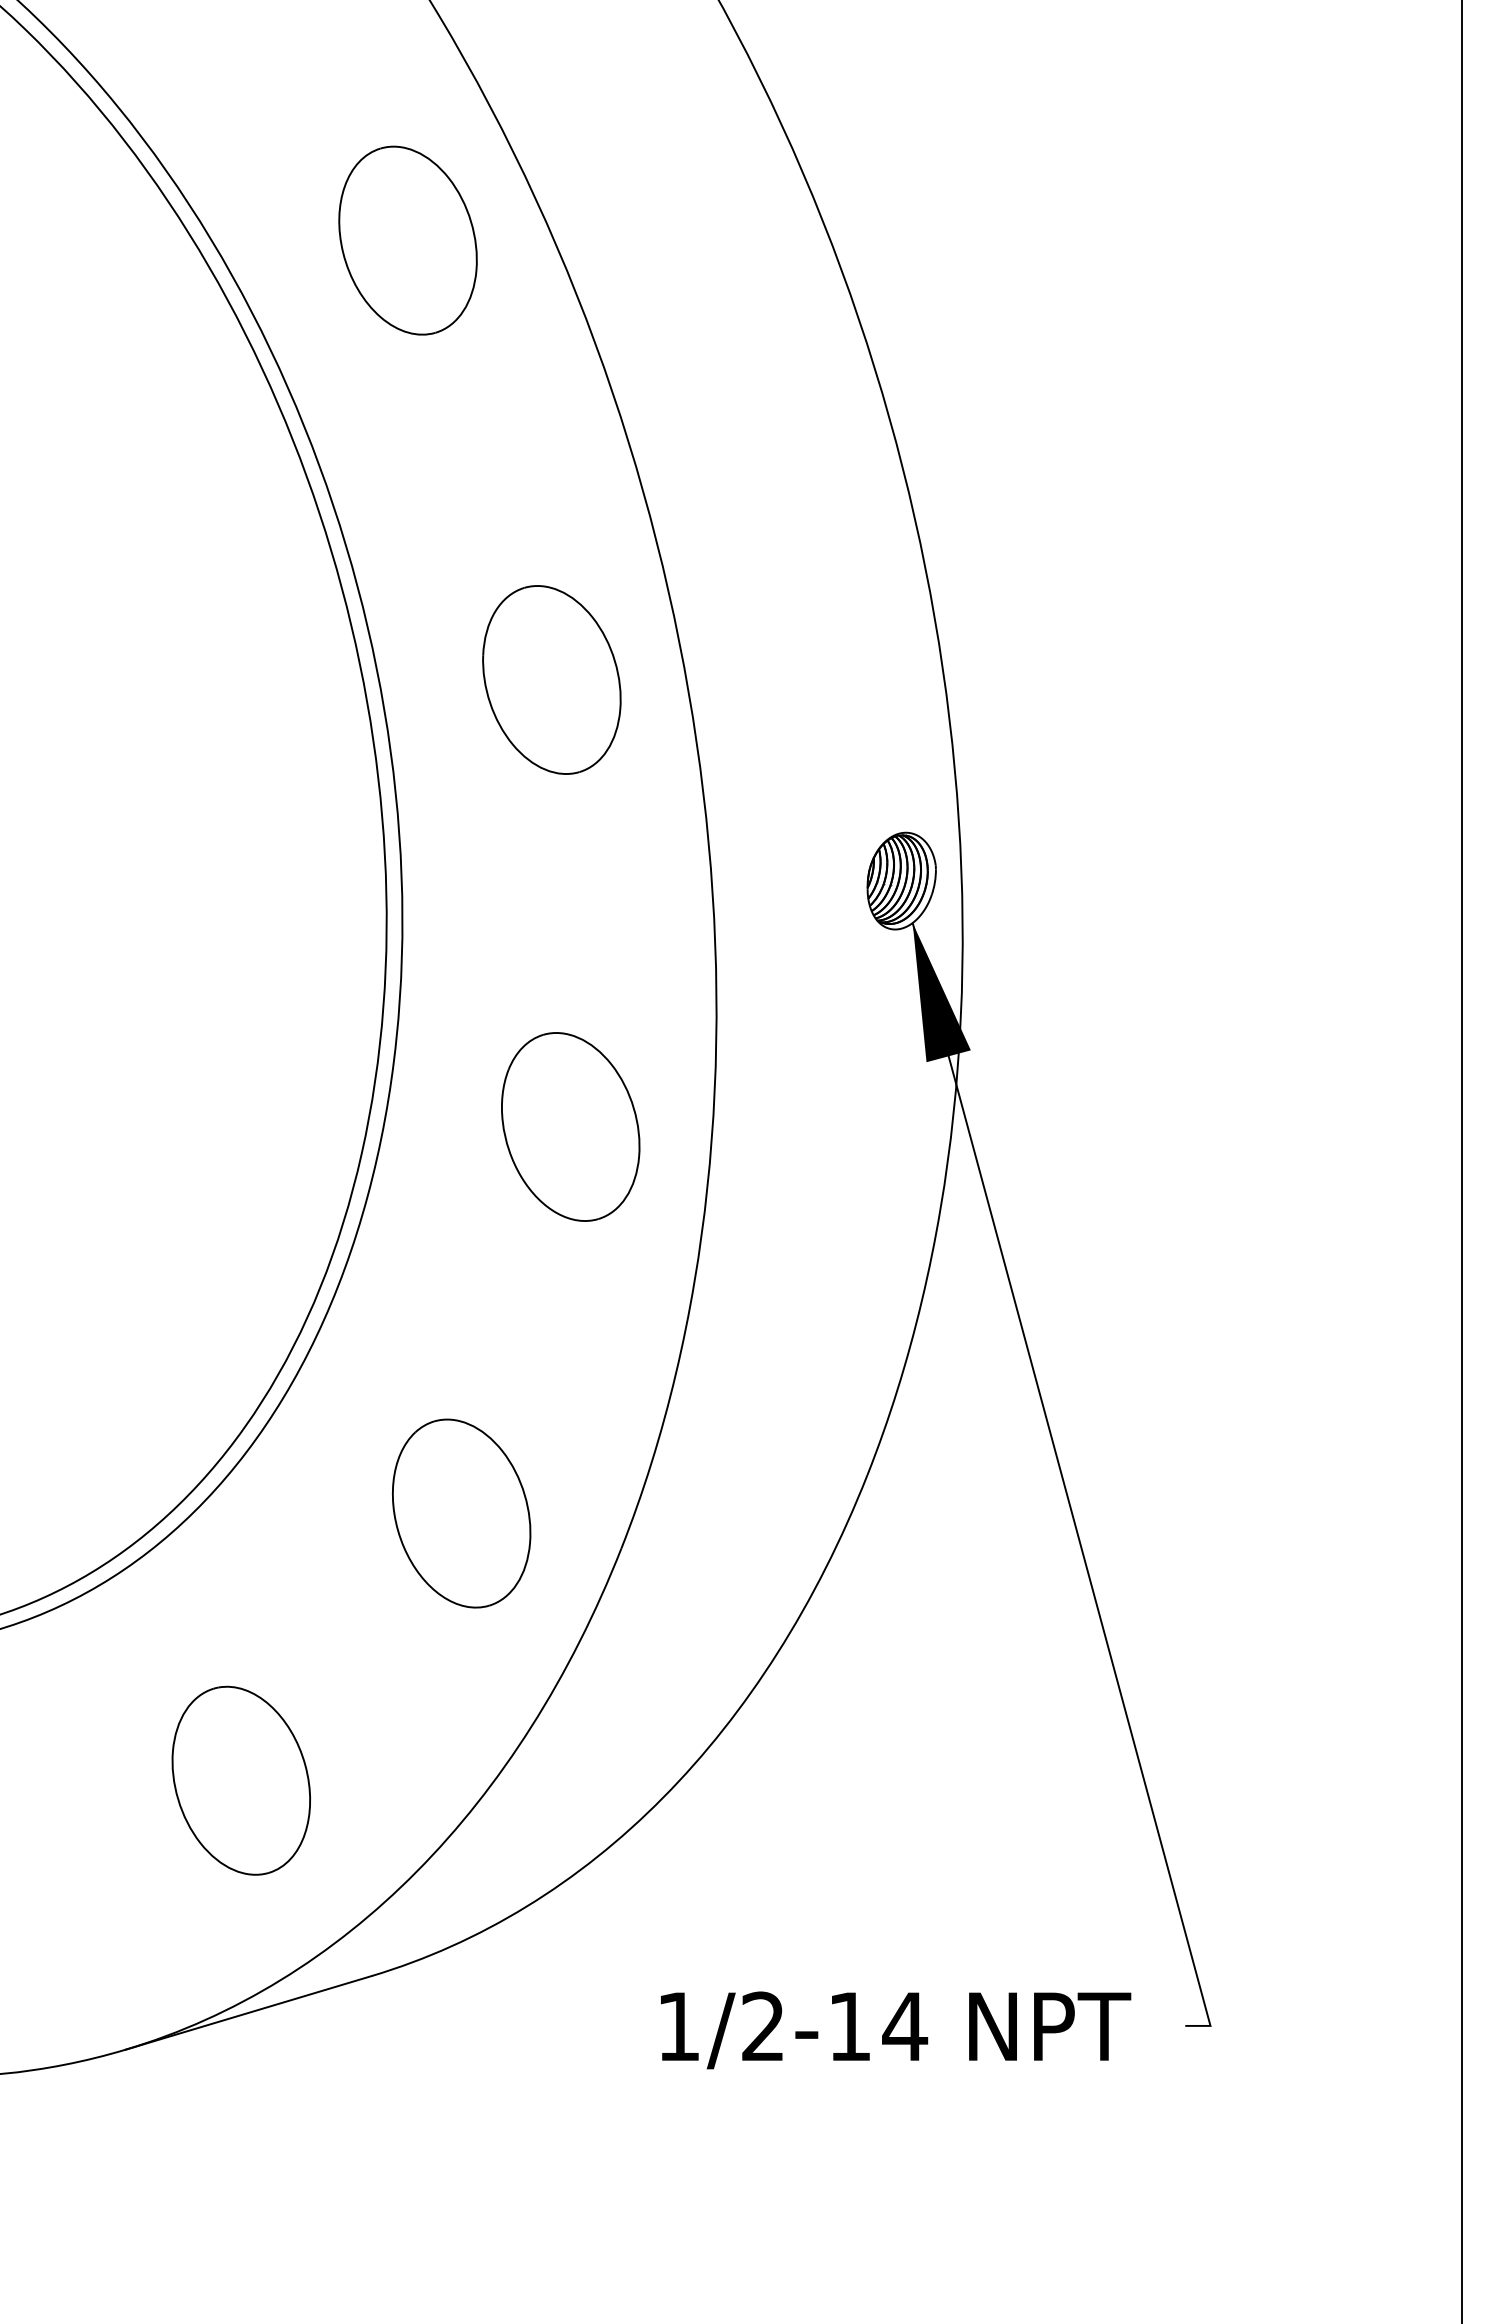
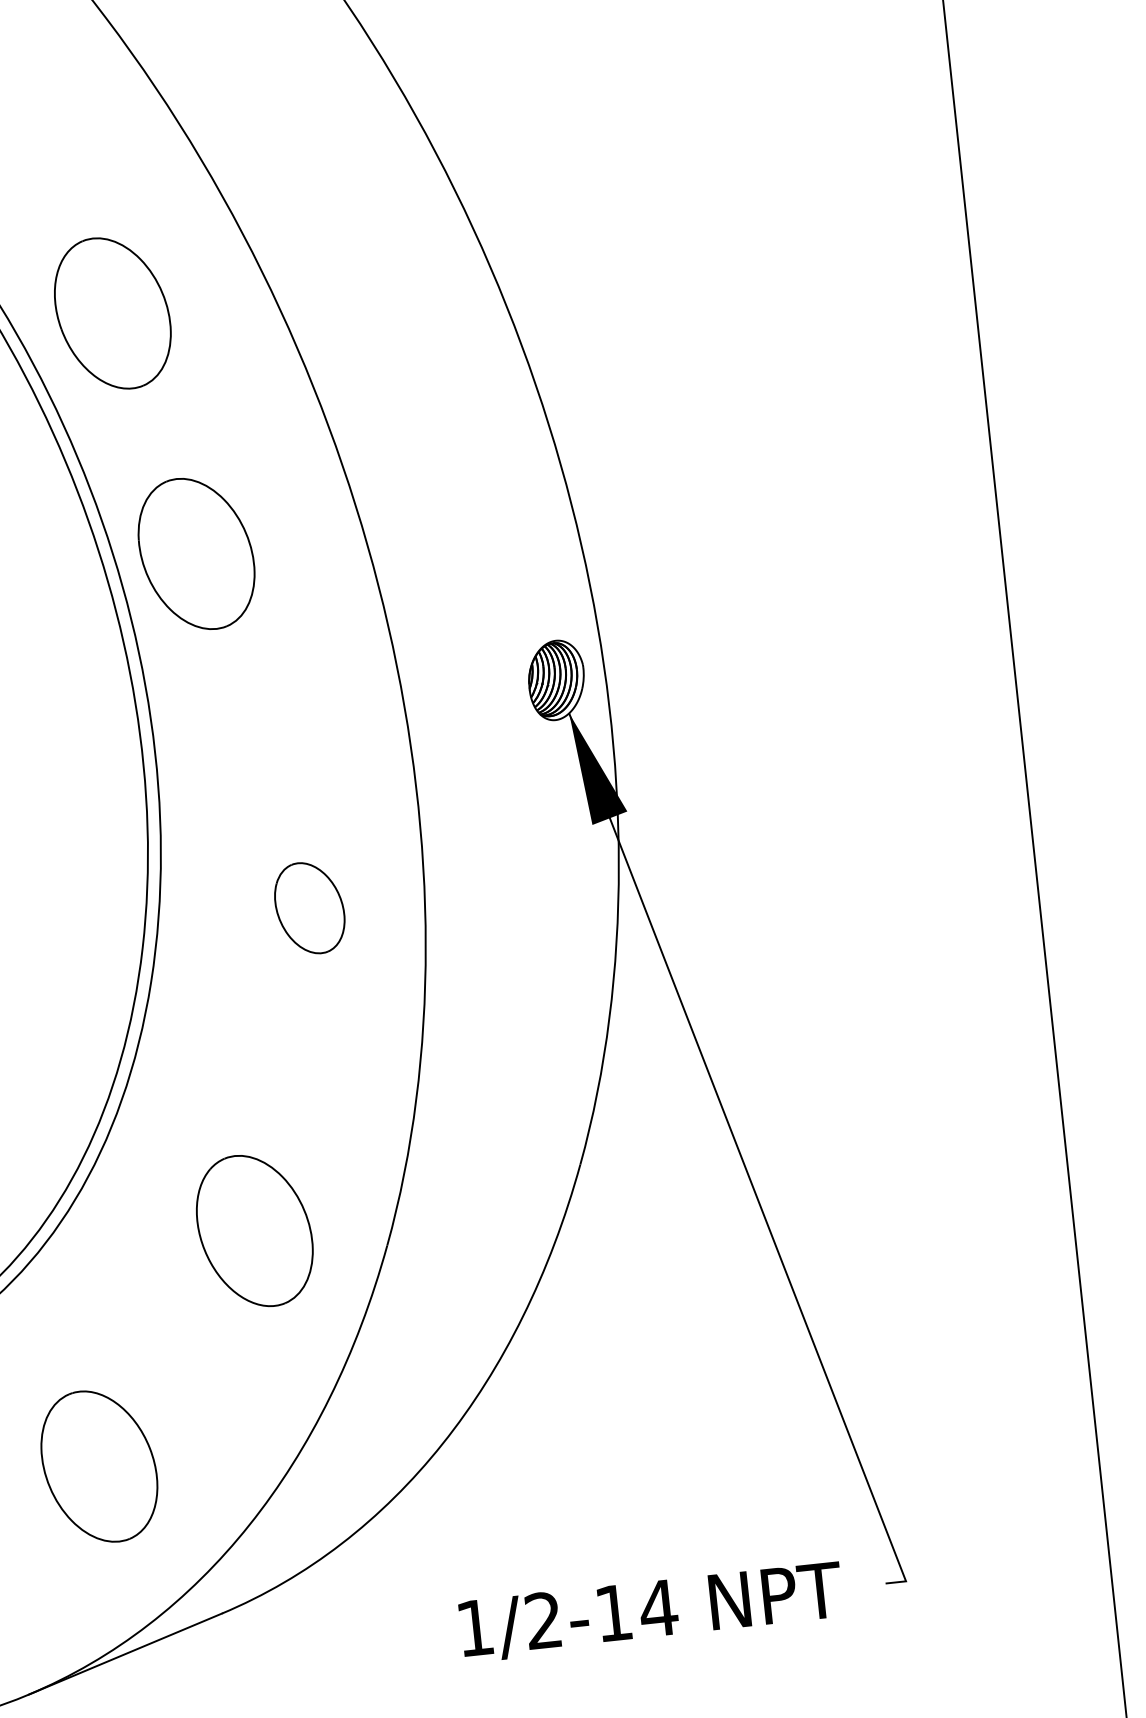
part: (407, 240) -> (112, 313), moved
part: (551, 679) -> (196, 553), moved
part: (570, 1126) -> (309, 907), size x0.6

